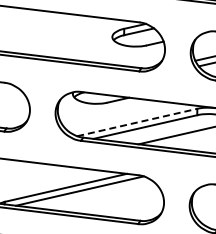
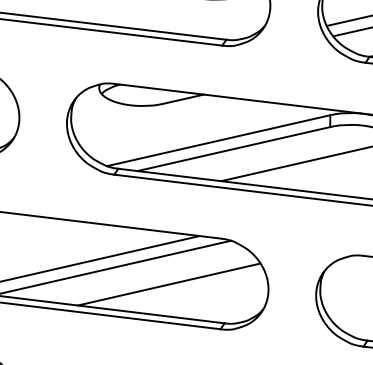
line: (137, 122) -> (219, 140), dashed -> solid
line: (110, 199) -> (169, 283), added

